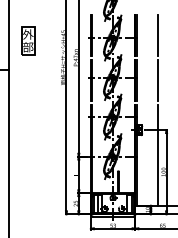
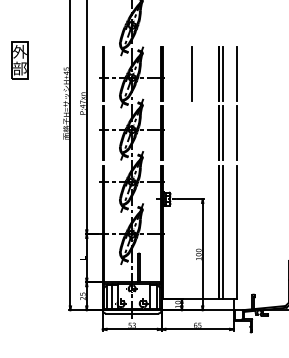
part: (27, 41) -> (19, 60), moved
line: (158, 80) -> (191, 133), removed
line: (158, 155) -> (191, 232), removed

